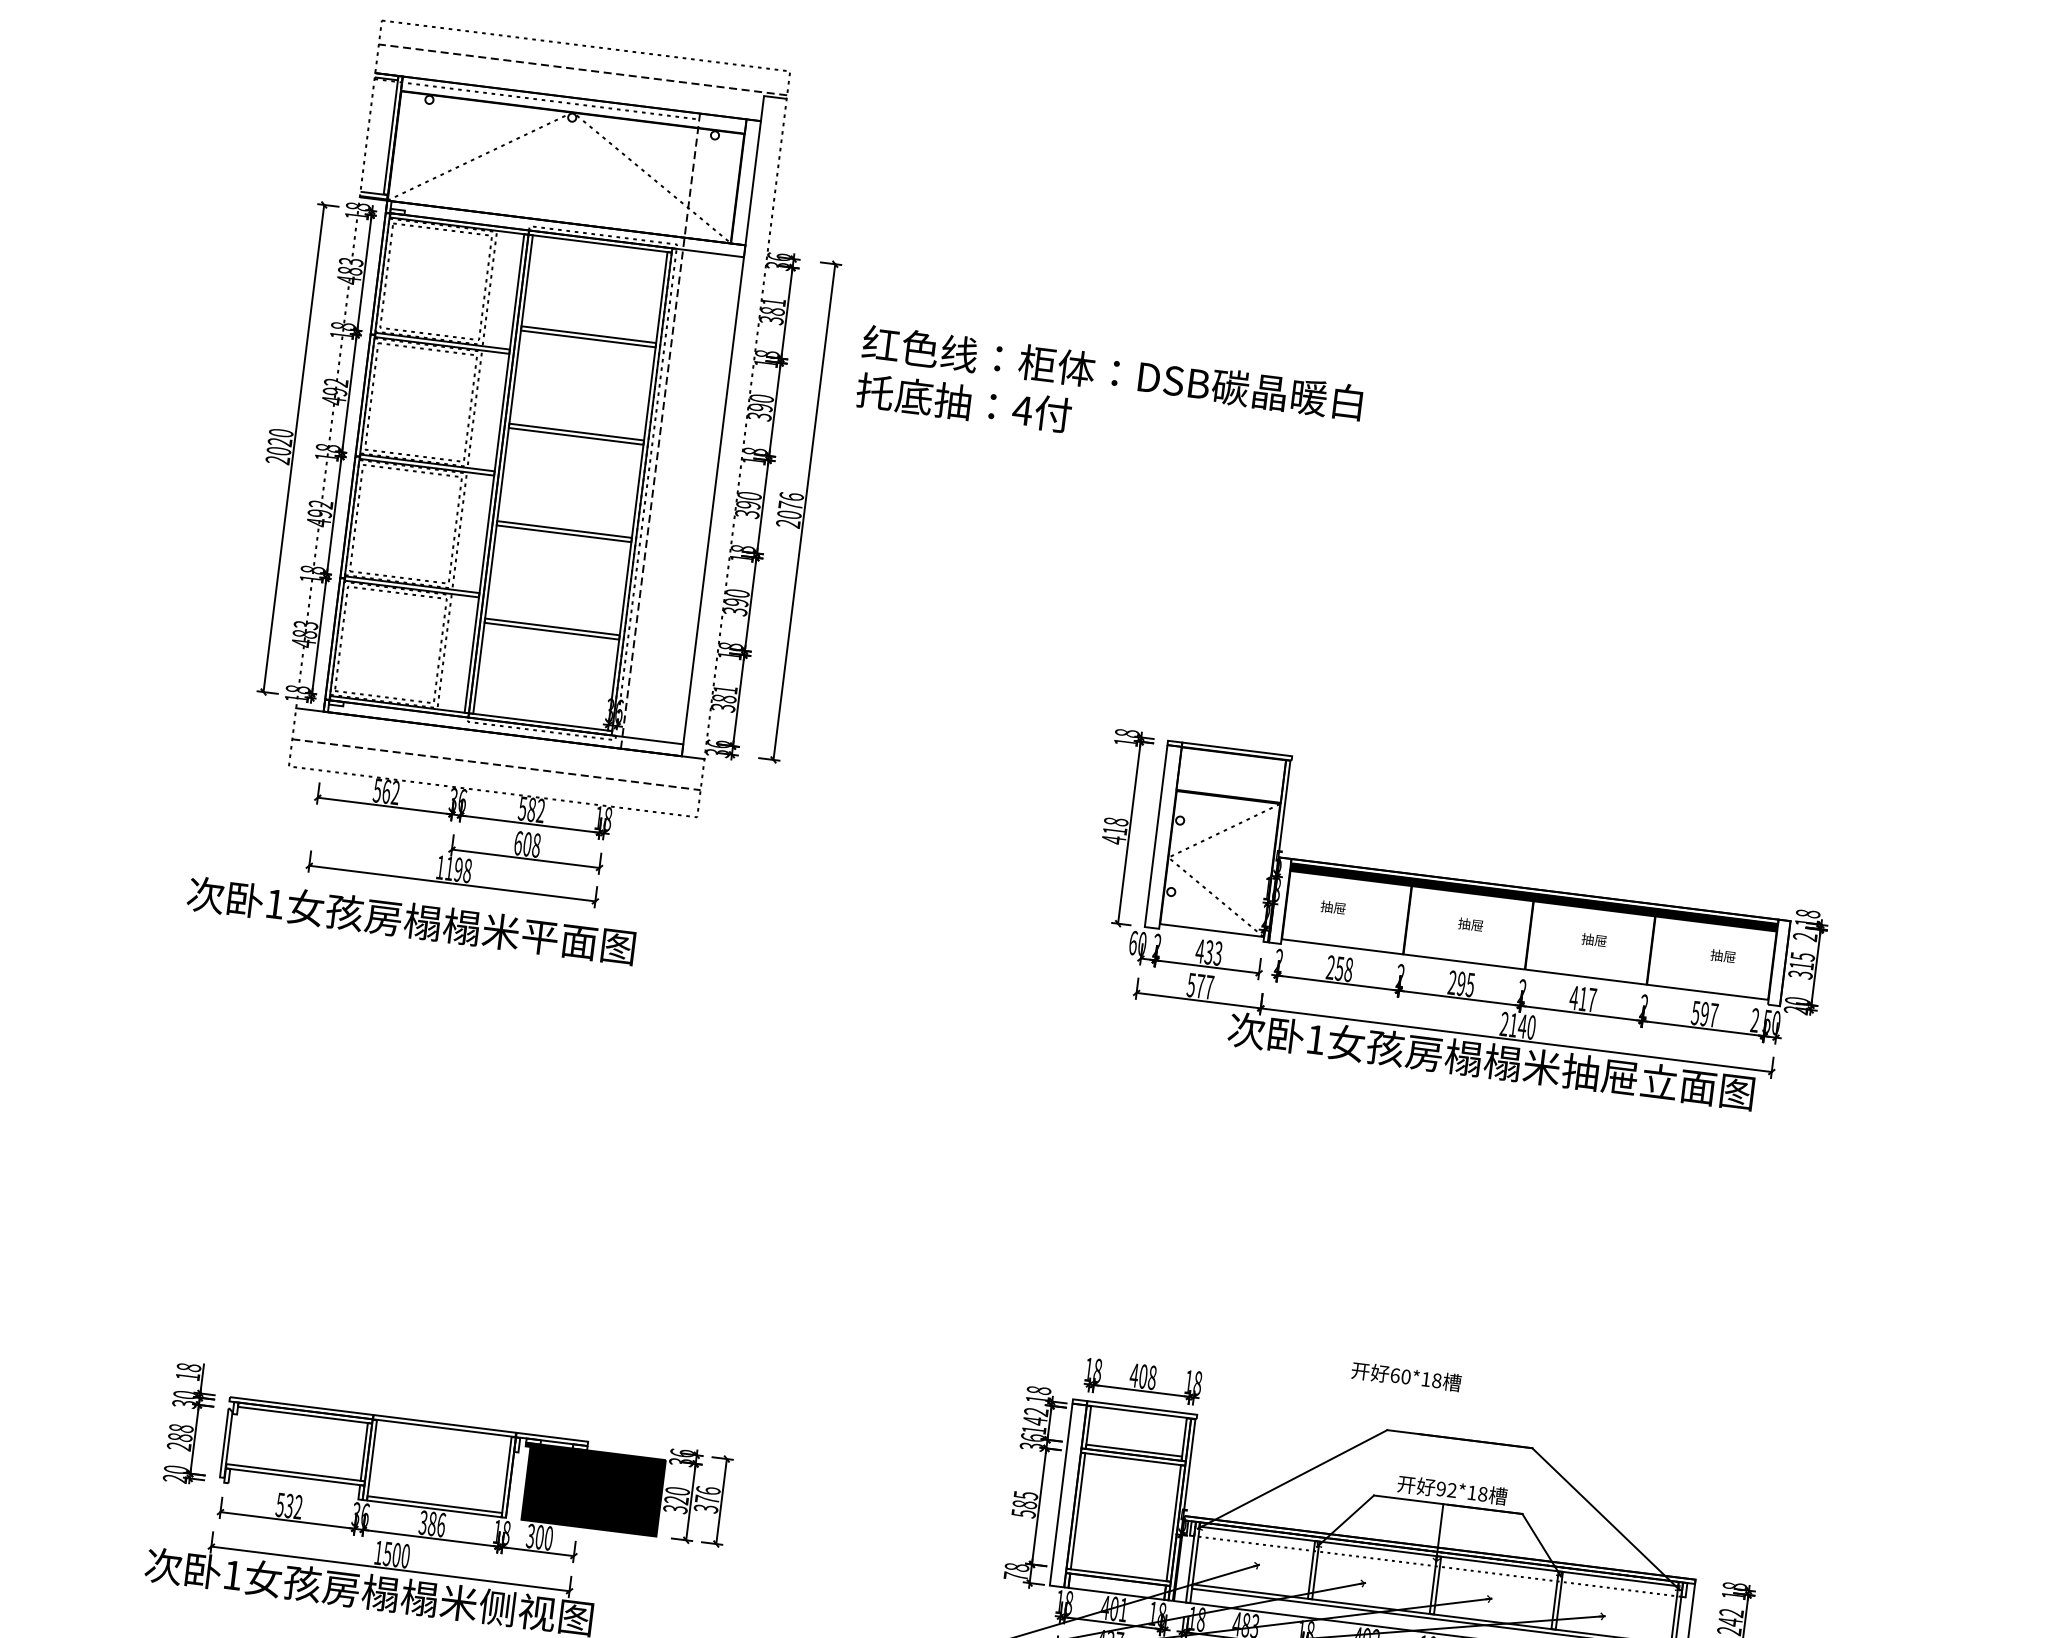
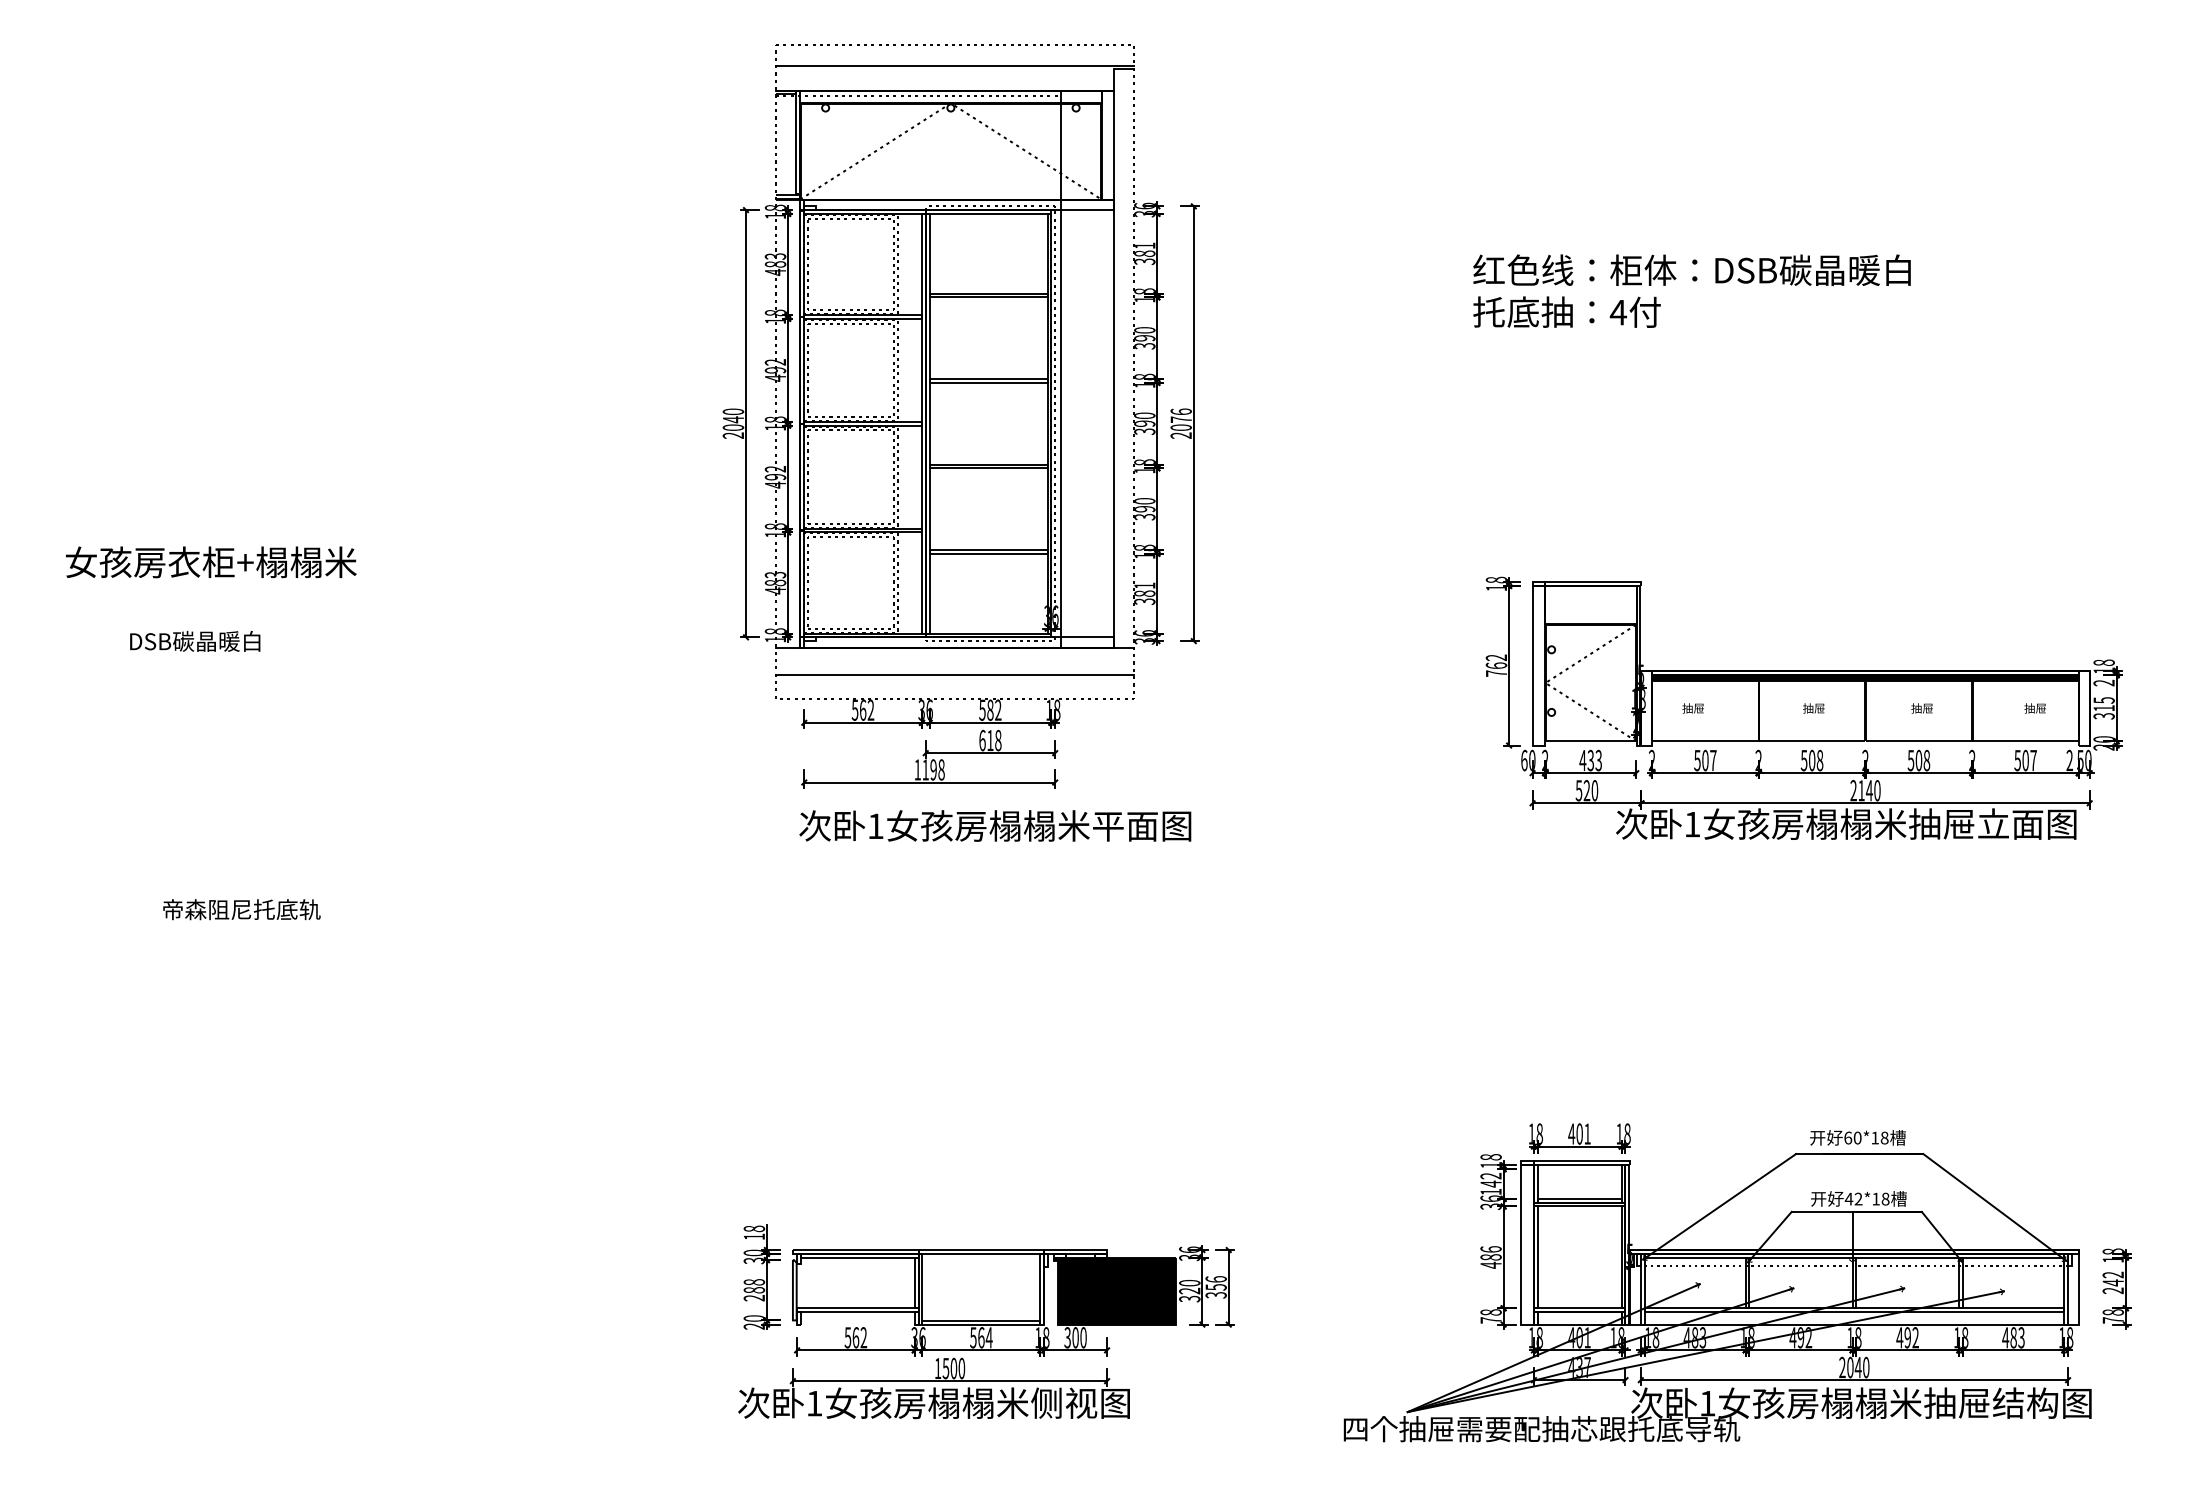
line: (582, 69) -> (954, 65), dashed -> solid
text: (1109, 395) -> (1691, 290), moved
line: (660, 431) -> (1060, 369), dashed -> solid
text: (279, 441) -> (732, 419), 2020 -> 2040
line: (496, 765) -> (955, 675), dashed -> solid
text: (1115, 830) -> (1496, 665), 418 -> 762
text: (527, 844) -> (990, 740), 608 -> 618
text: (411, 920) -> (995, 825), moved
text: (1339, 968) -> (1705, 760), 258 -> 507
text: (1460, 983) -> (1811, 760), 295 -> 508
text: (1204, 986) -> (1590, 790), 577 -> 520
text: (1582, 998) -> (1918, 760), 417 -> 508
text: (1704, 1014) -> (2025, 760), 597 -> 507
text: (1405, 1376) -> (1857, 1137), moved
text: (1152, 1377) -> (1587, 1133), 408 -> 401
text: (1440, 1488) -> (1848, 1198), 92*18 -> 42*18
text: (706, 1499) -> (1215, 1287), 376 -> 356
text: (1024, 1504) -> (1490, 1257), 585 -> 486
text: (288, 1505) -> (855, 1337), 532 -> 562
text: (432, 1523) -> (981, 1337), 386 -> 564

